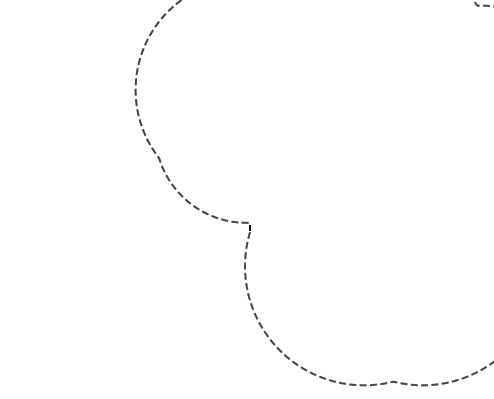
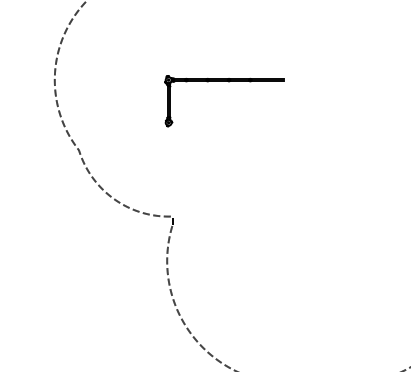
part: (300, 91) -> (224, 81), added

